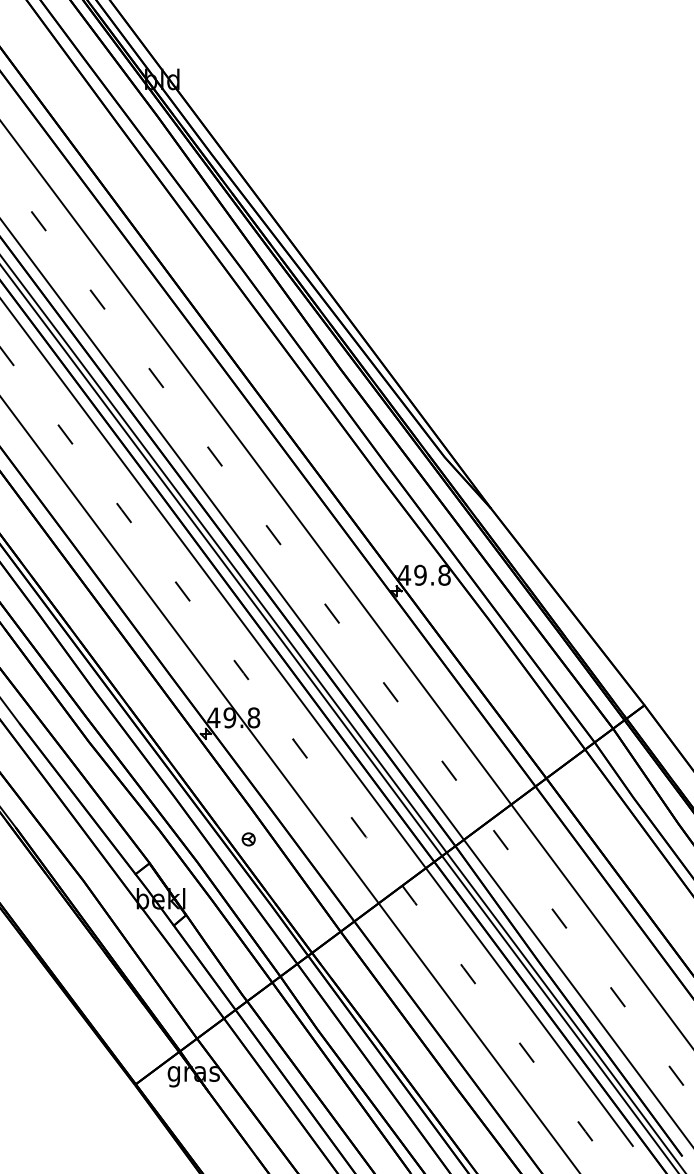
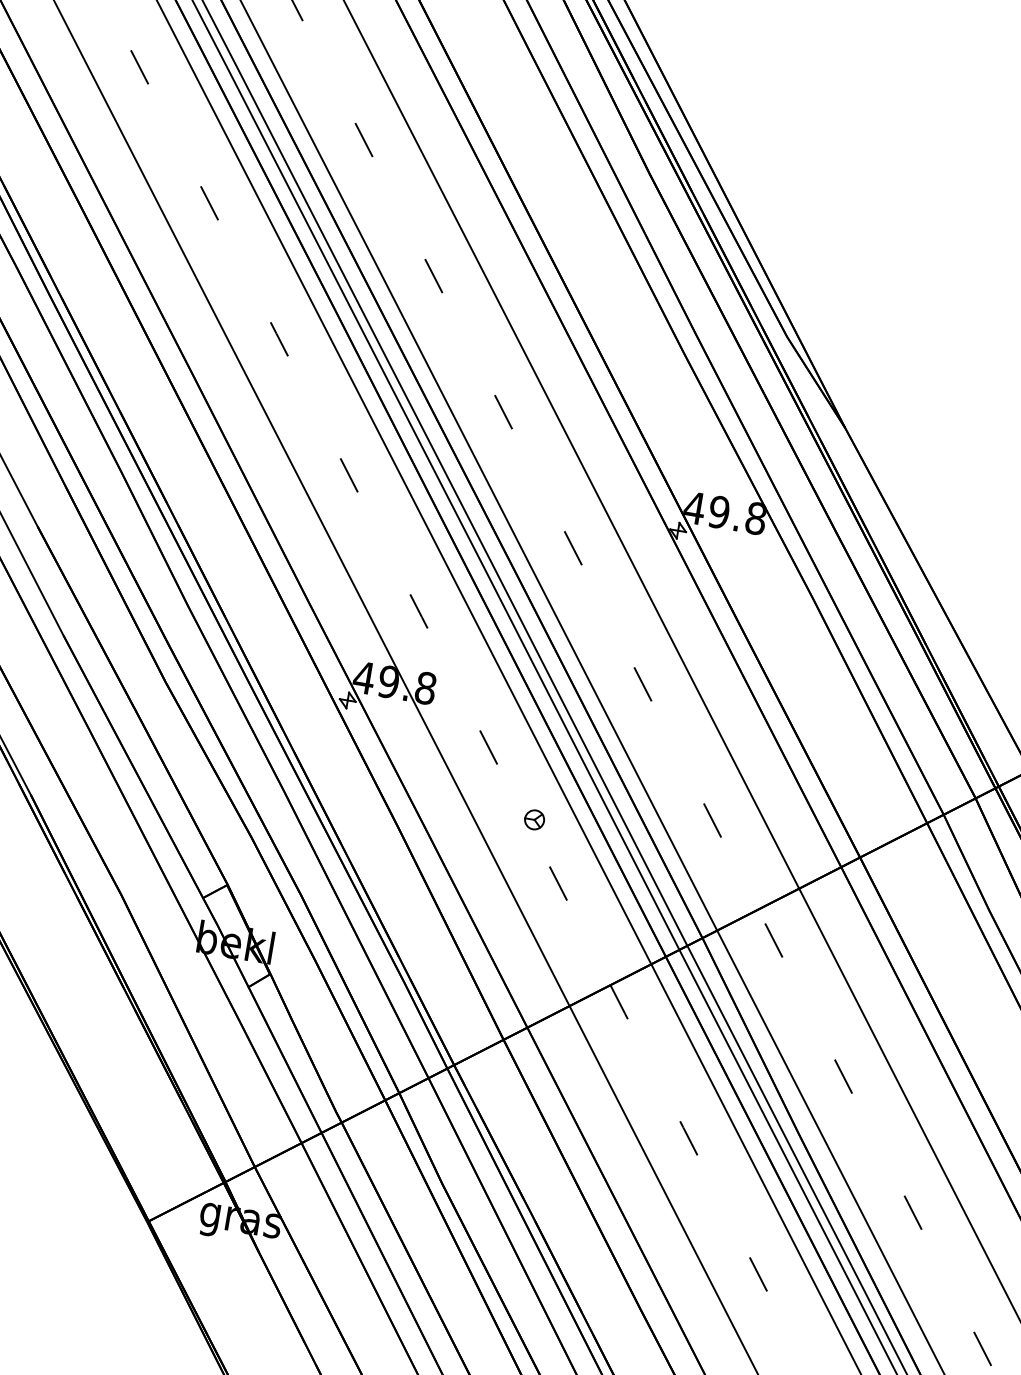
part: (248, 839) -> (534, 819), moved

